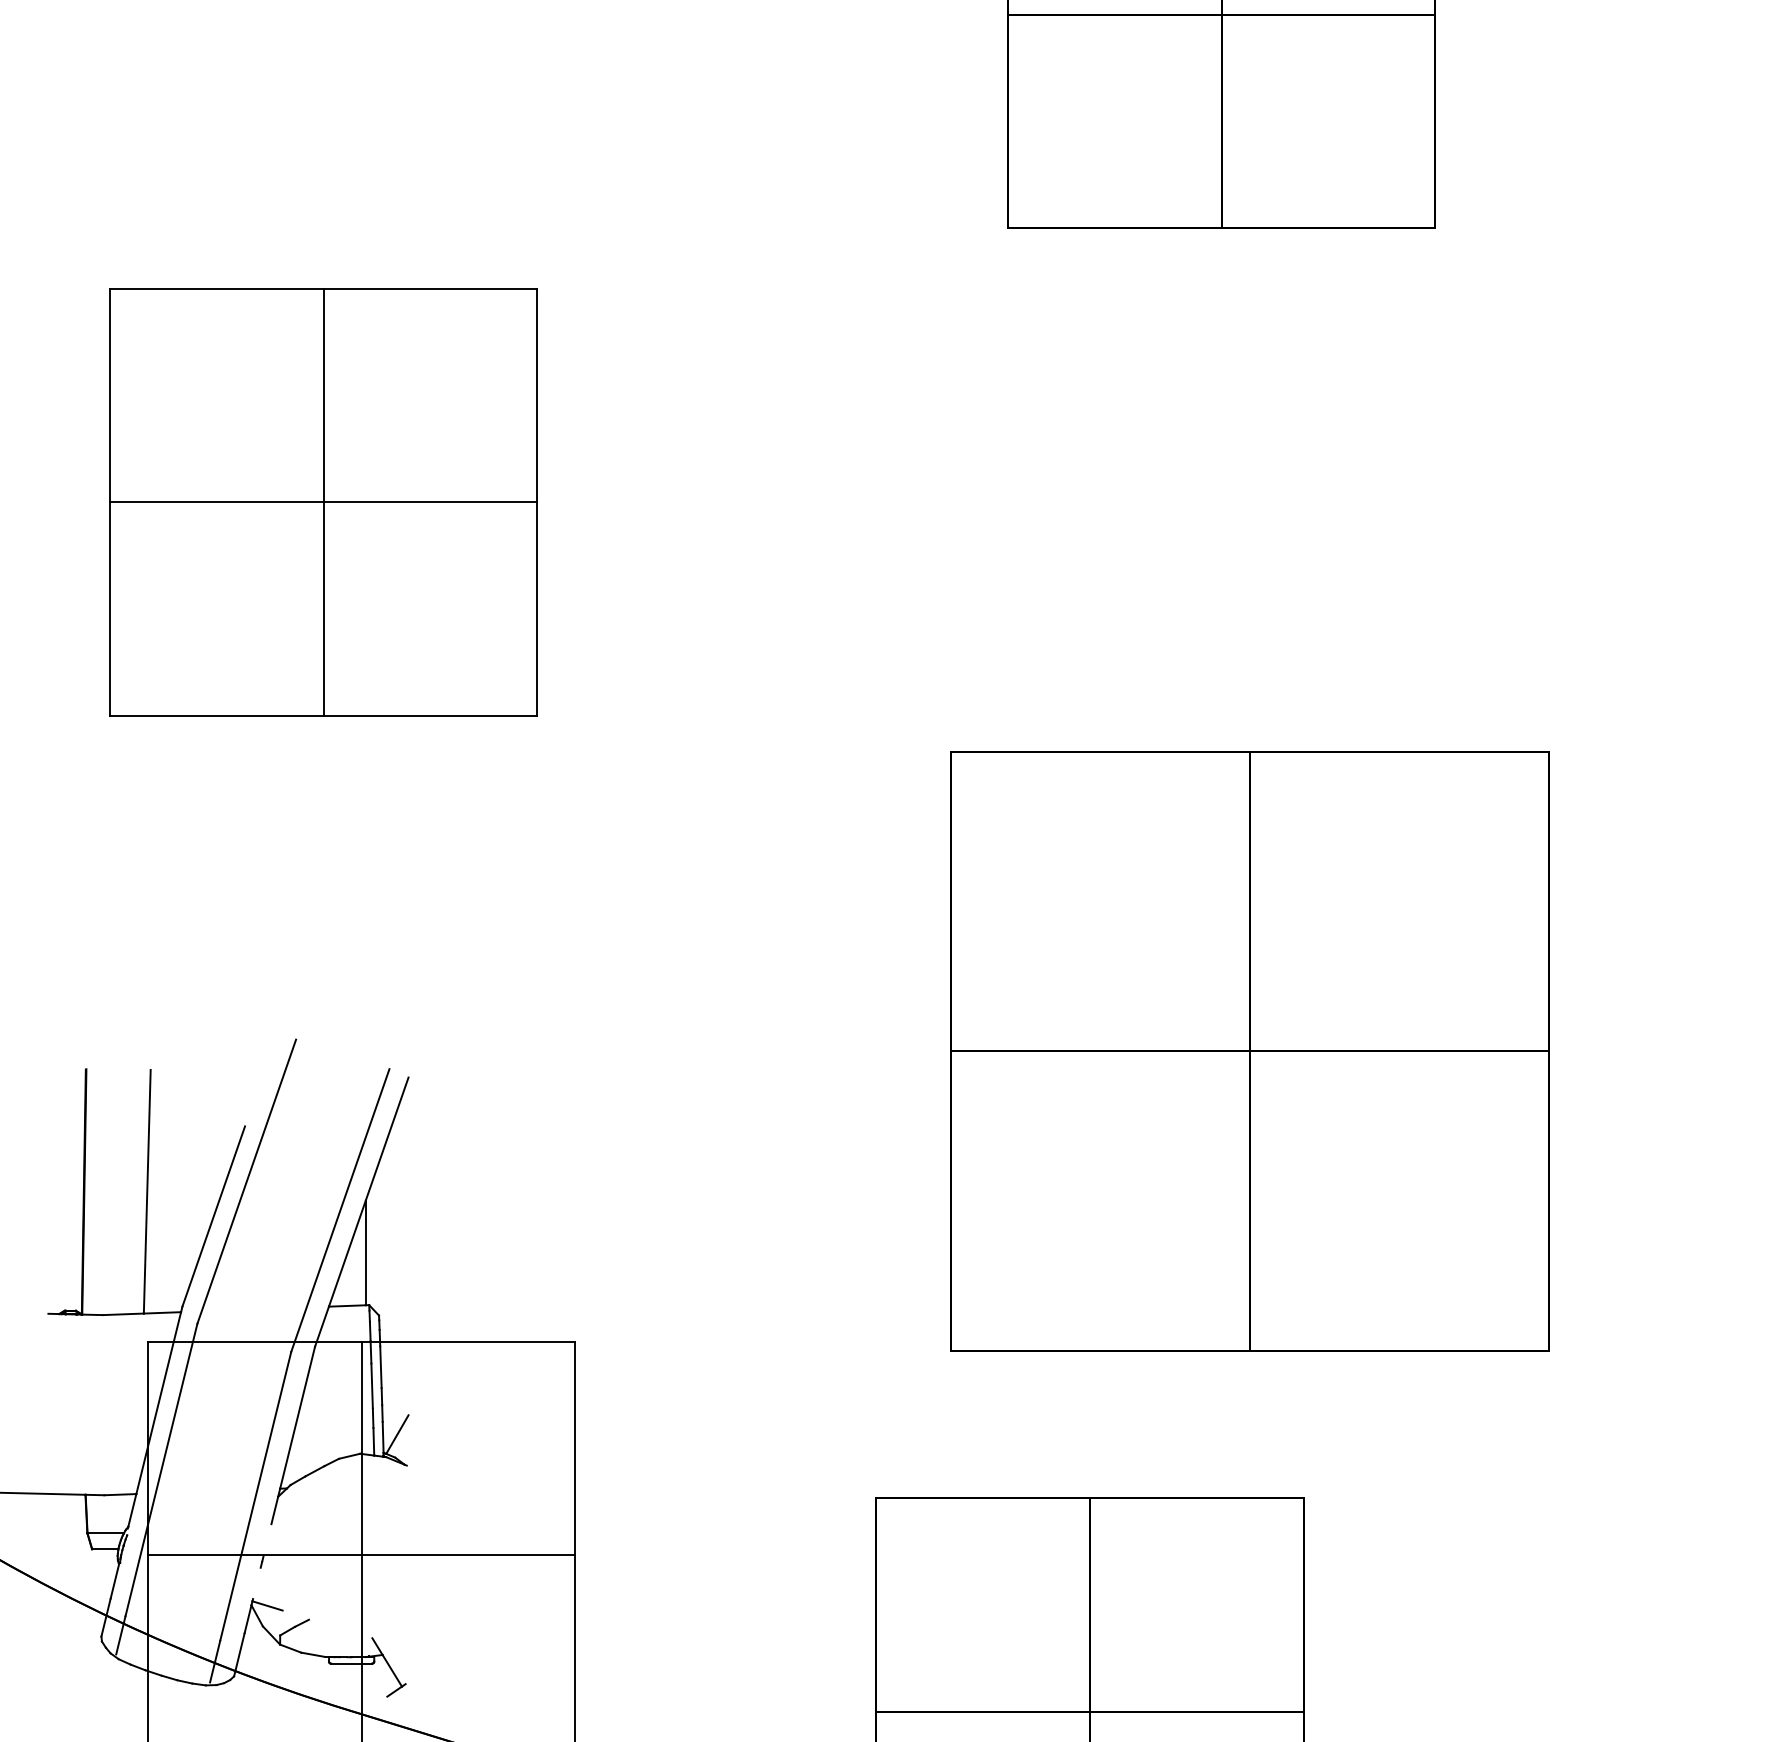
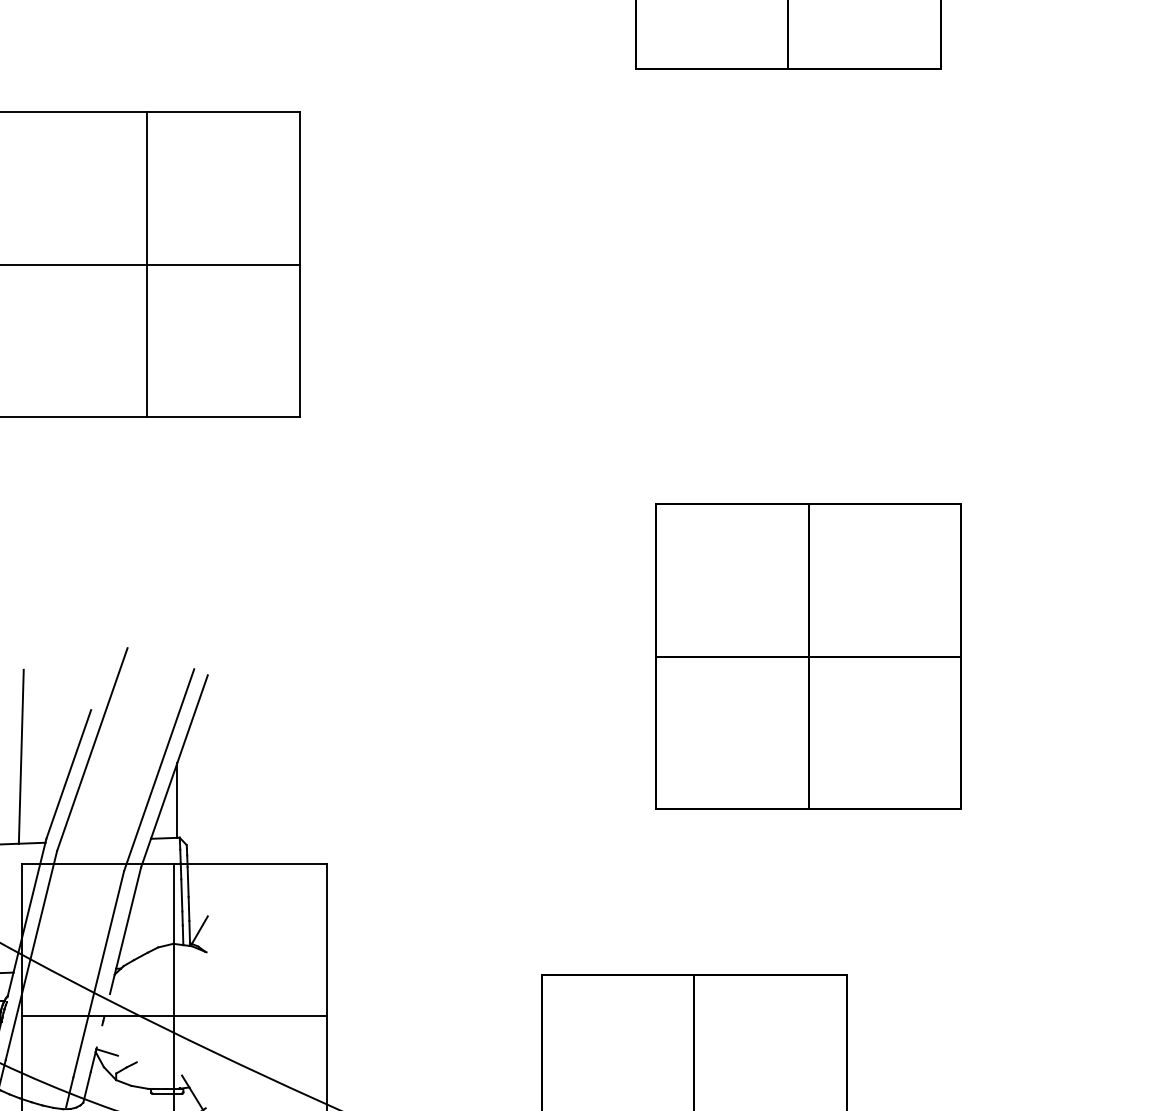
part: (1249, 1051) -> (808, 656), size x0.71

